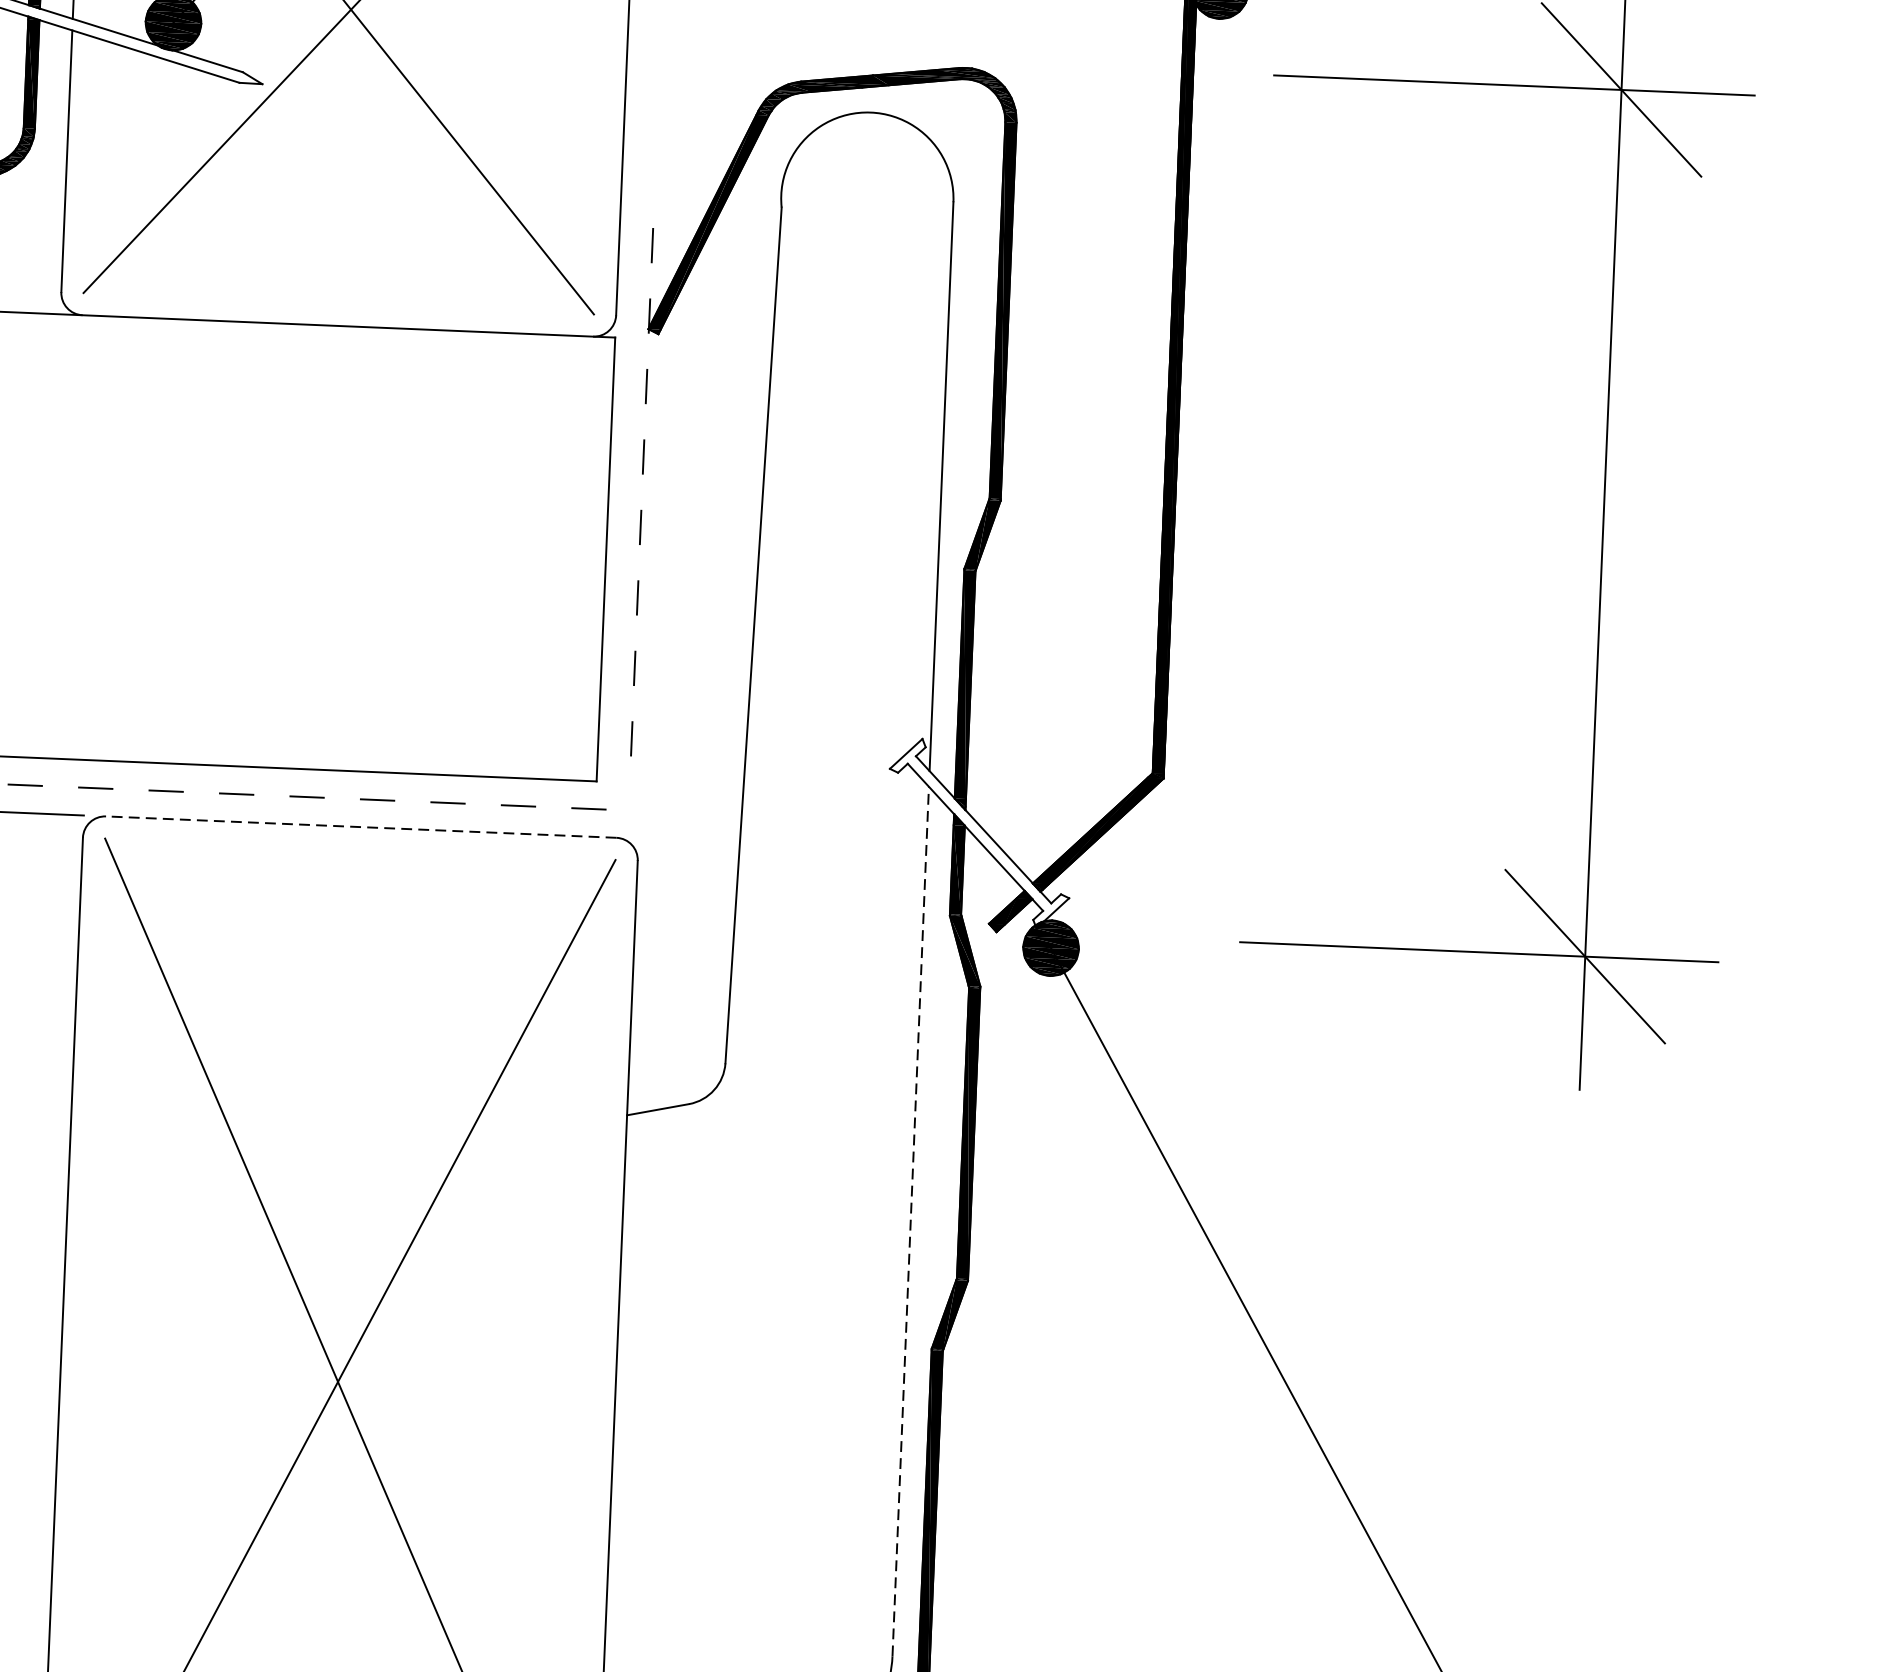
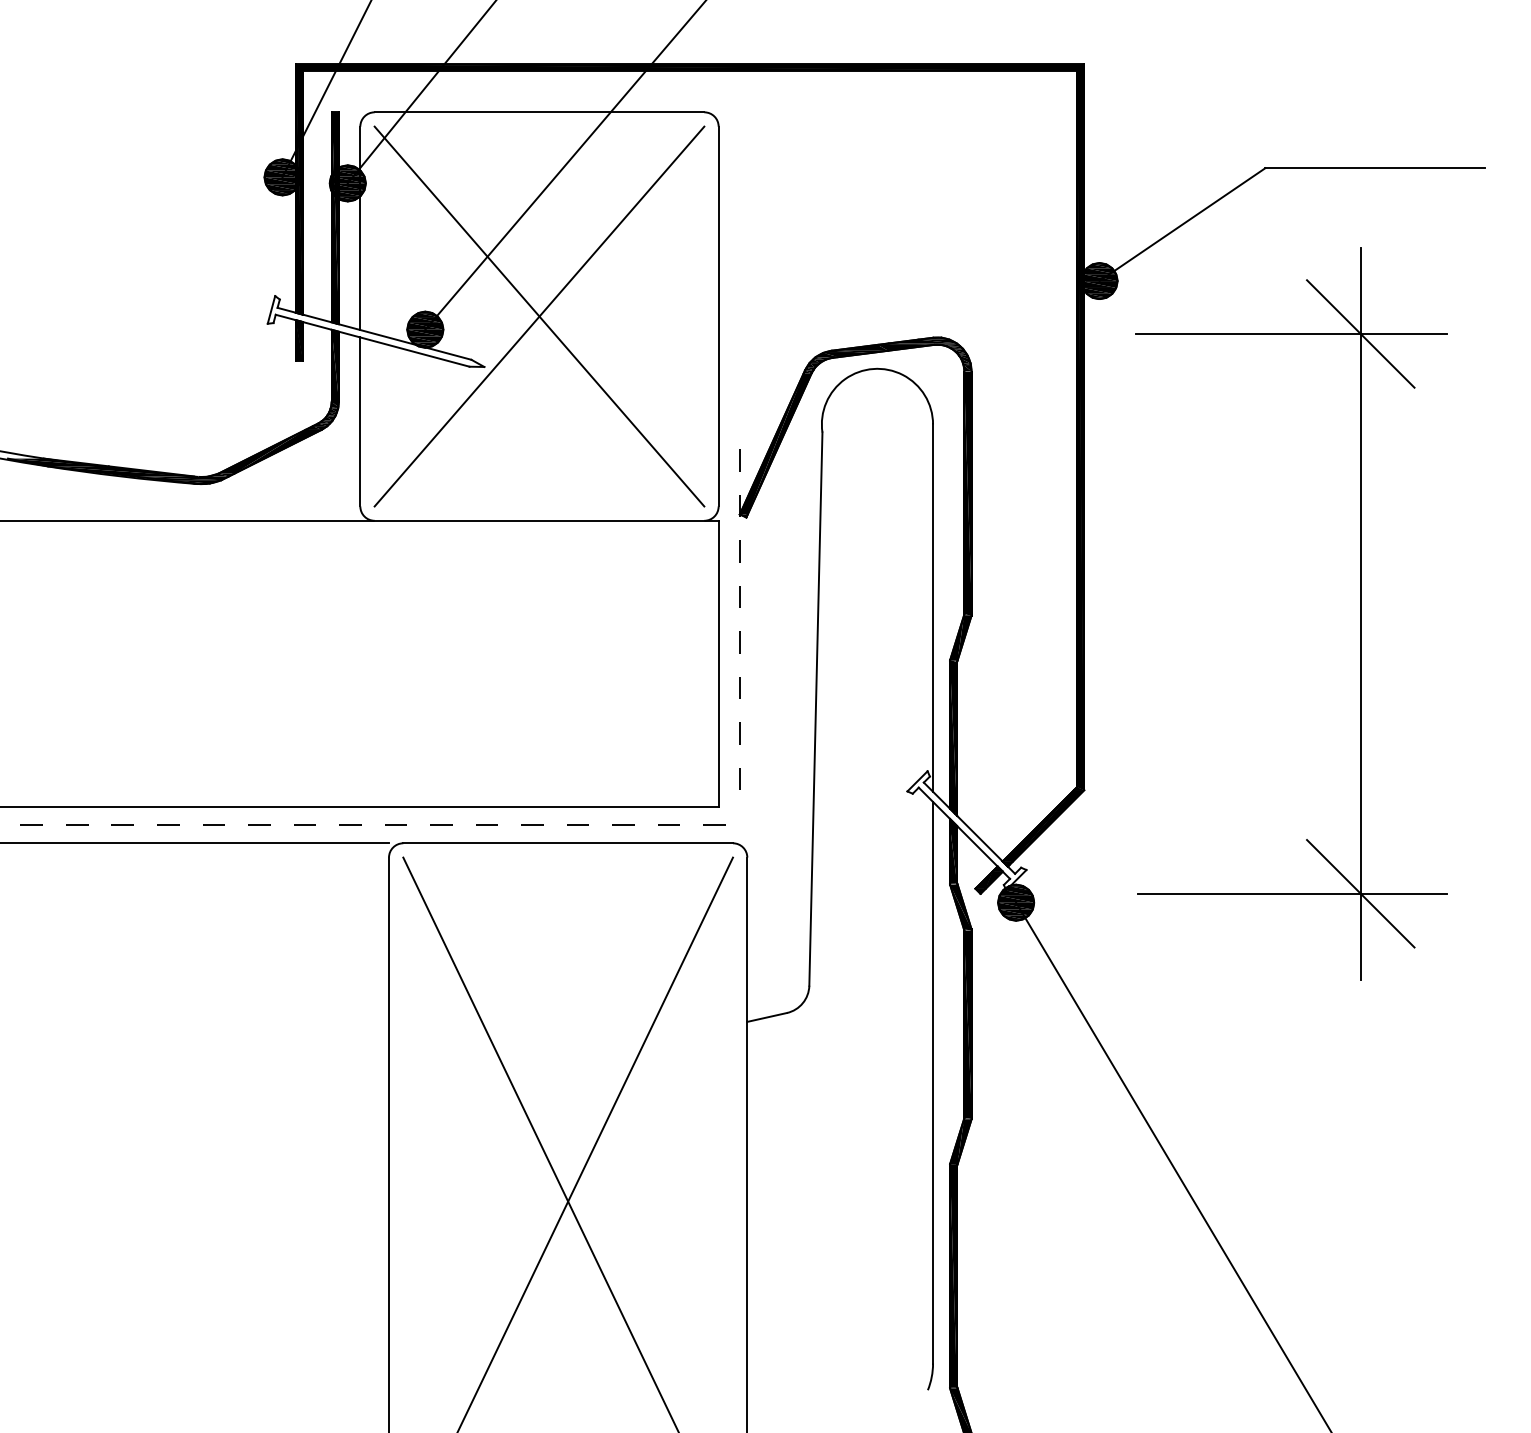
line: (361, 827) -> (568, 843), dashed -> solid
line: (911, 1221) -> (933, 1082), dashed -> solid

